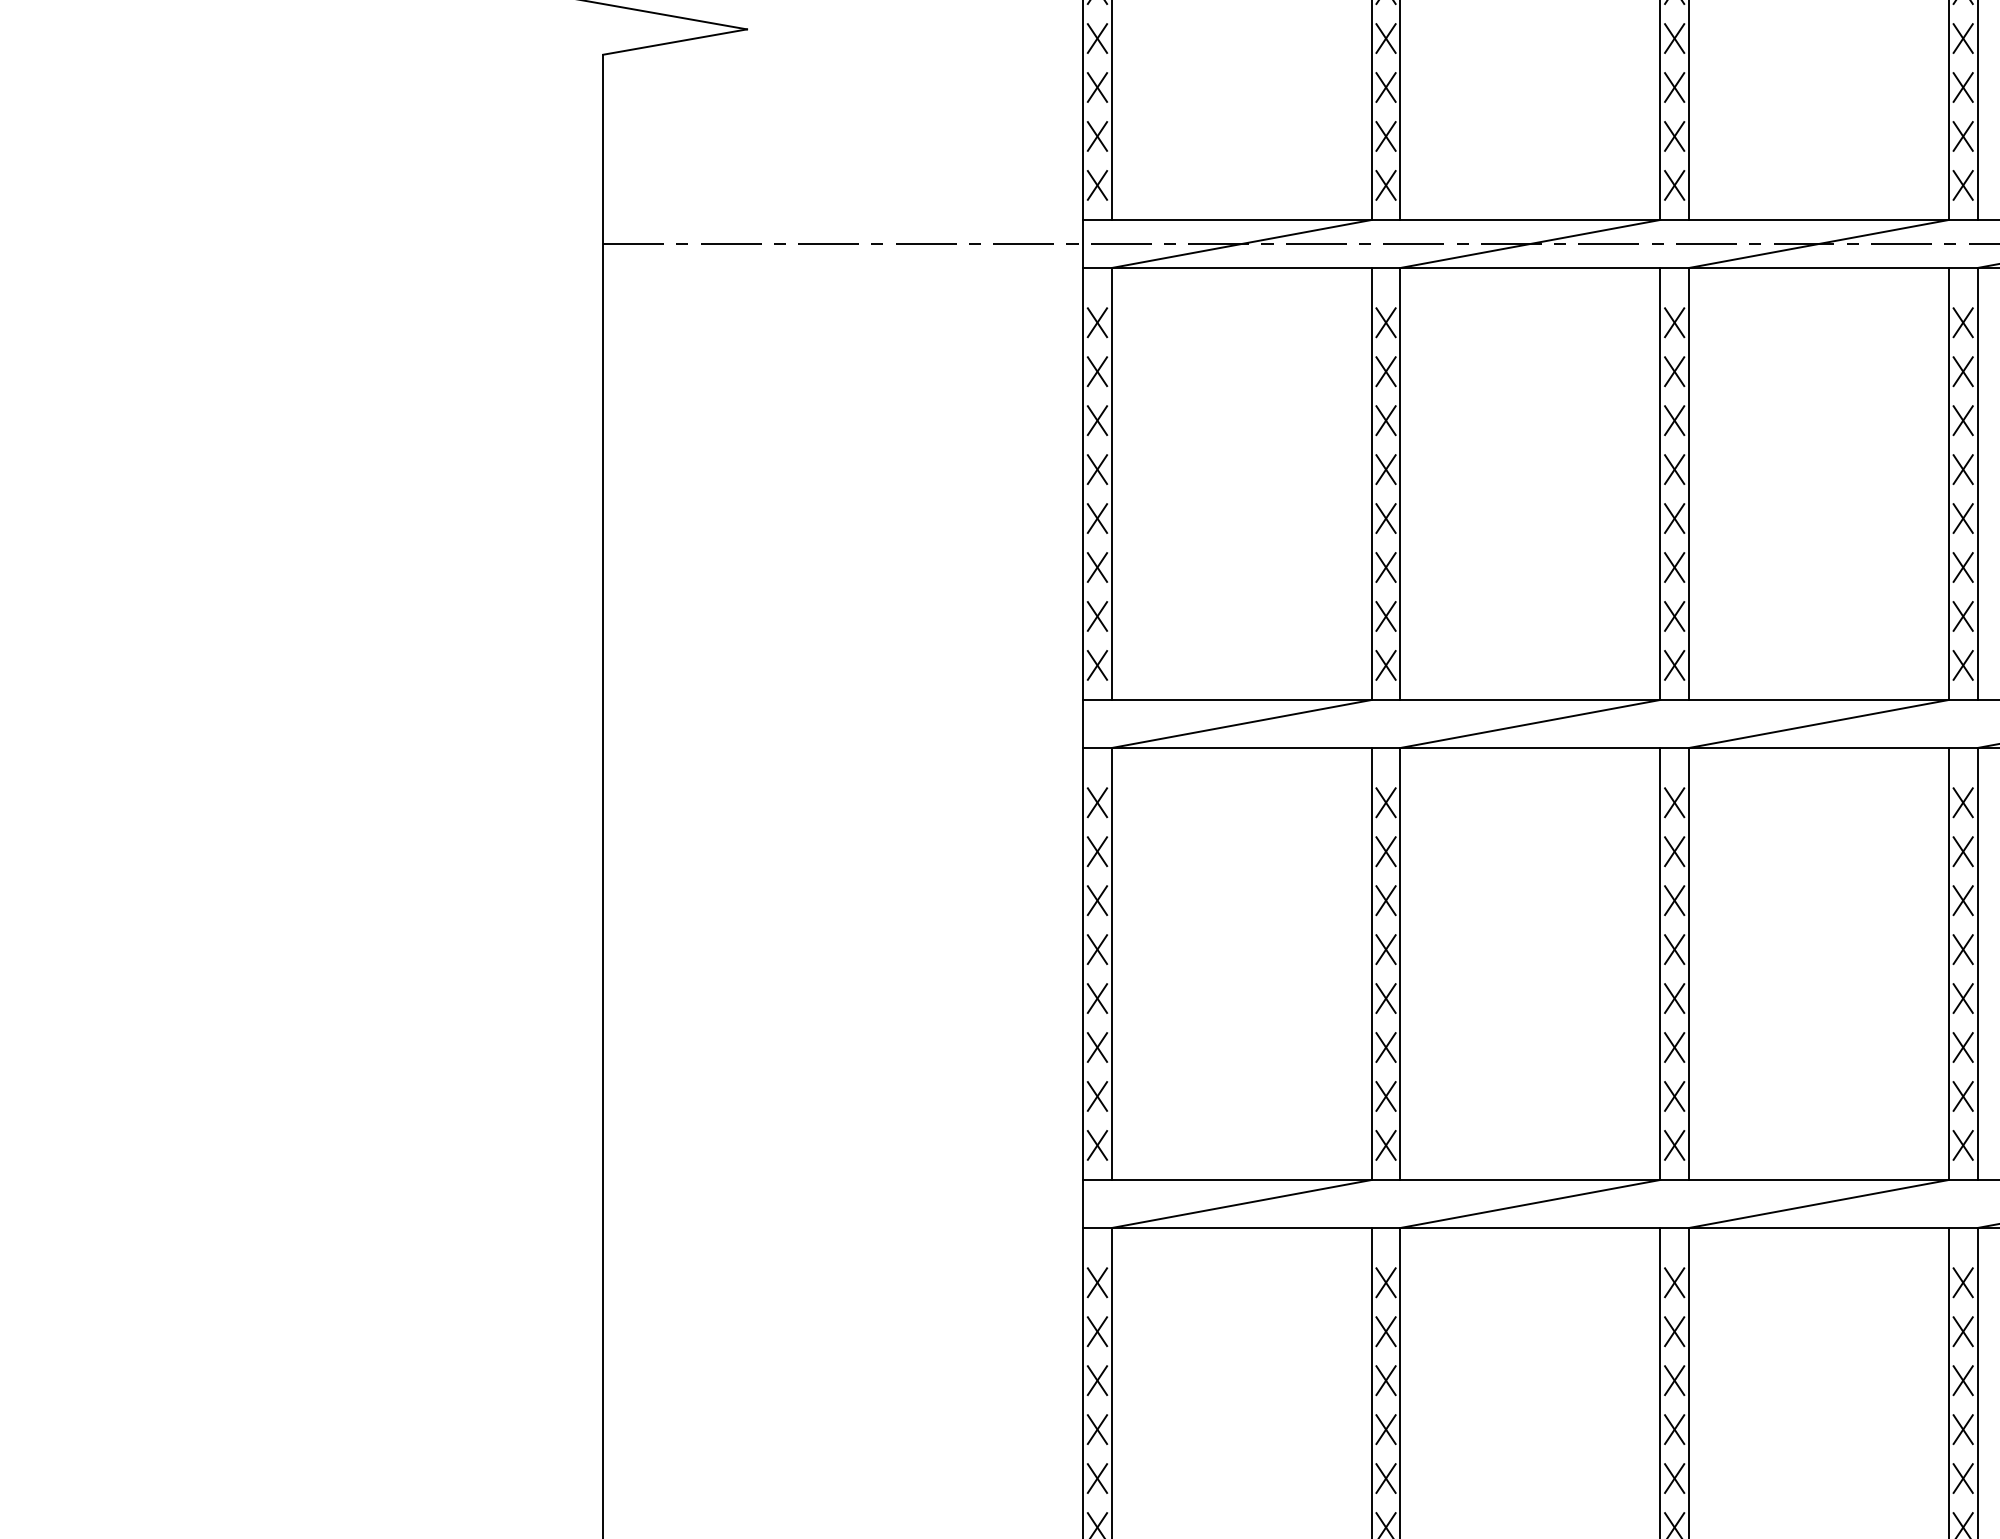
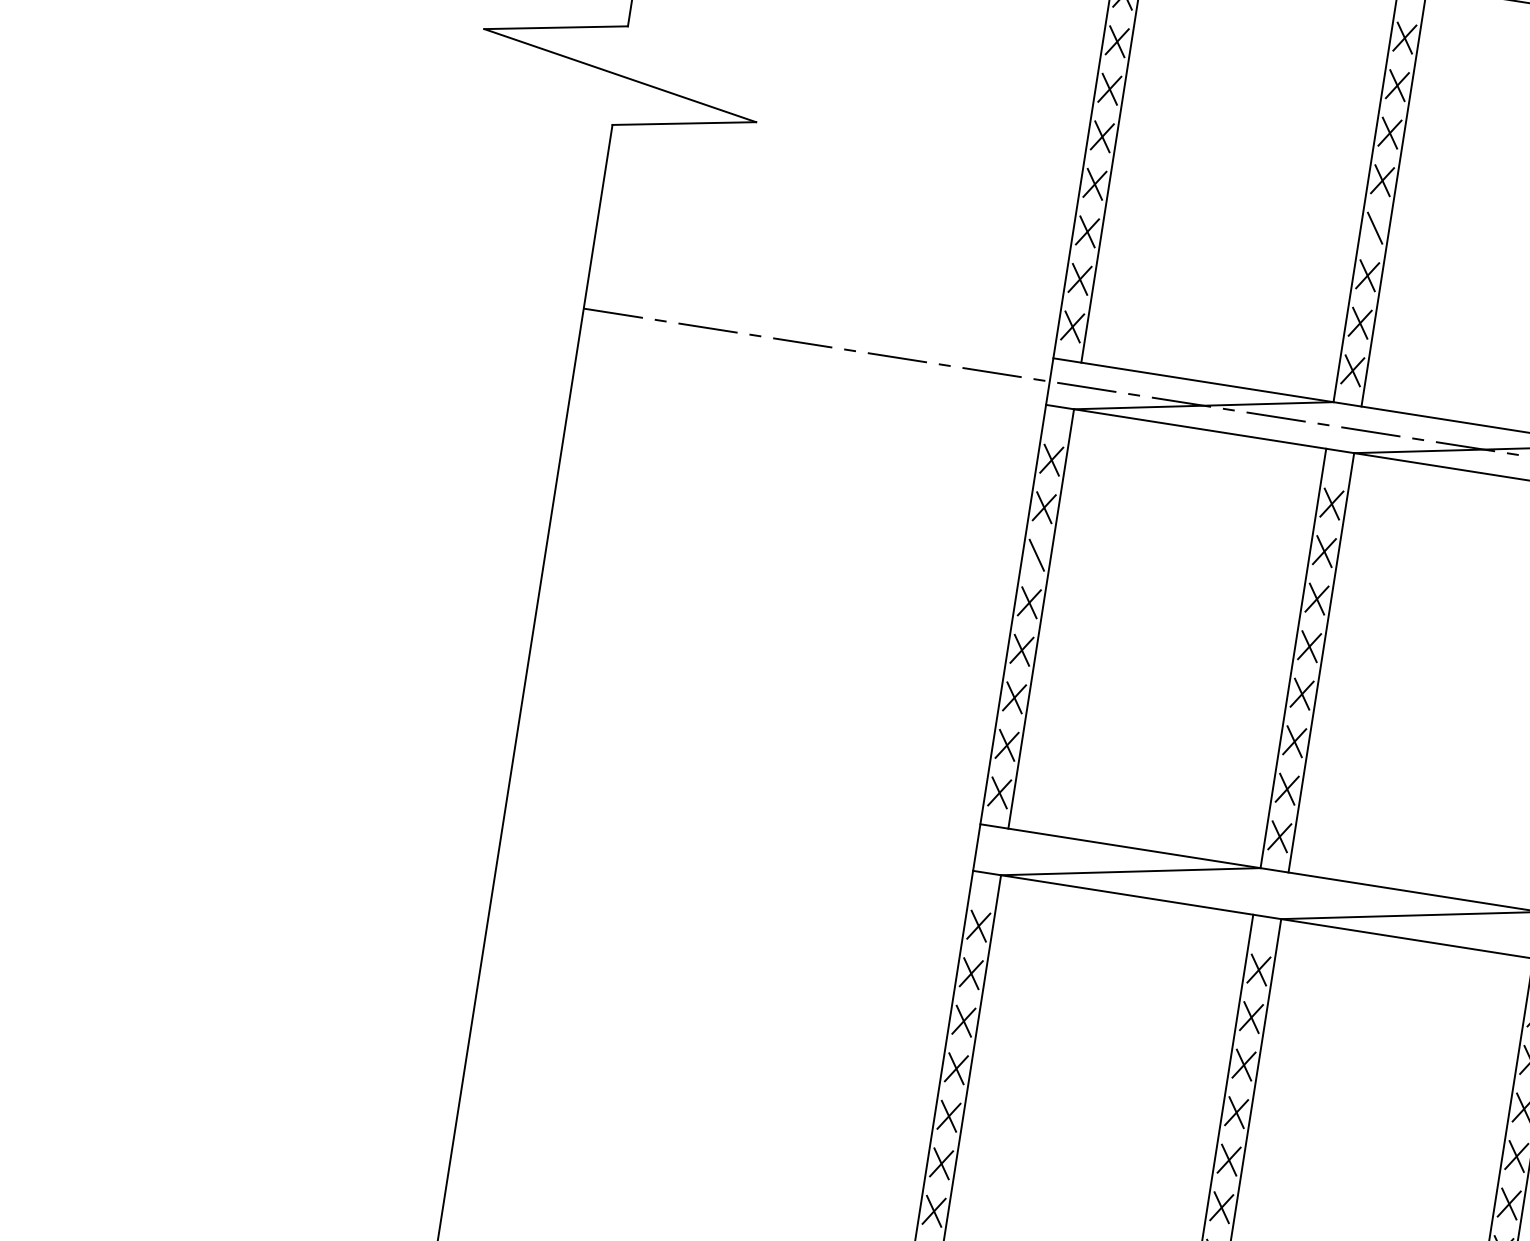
line: (1385, 38) -> (1374, 228), removed
line: (1097, 420) -> (1036, 555), removed

